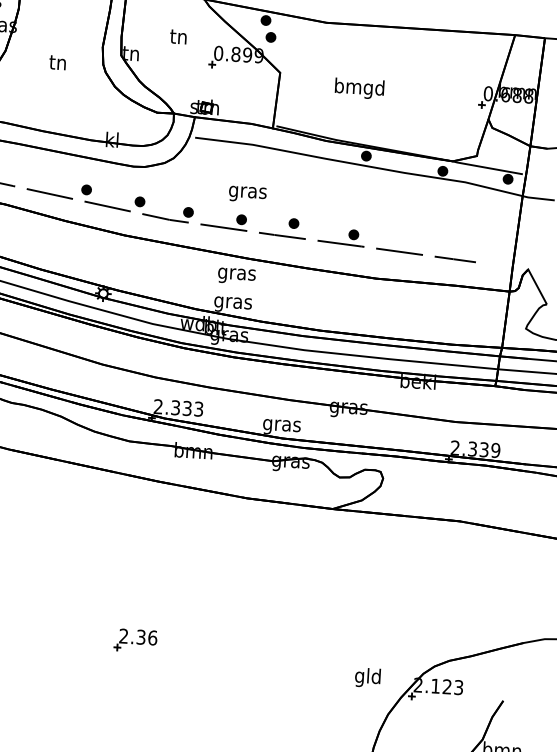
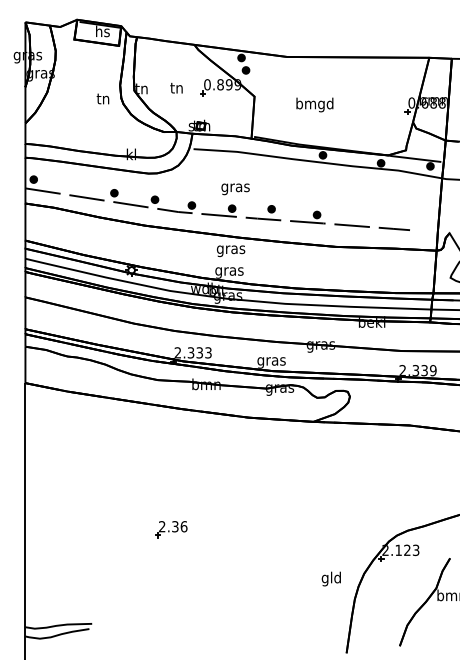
text: (178, 35) -> (176, 87), moved
text: (57, 62) -> (102, 98), moved
text: (366, 677) -> (330, 578), moved

